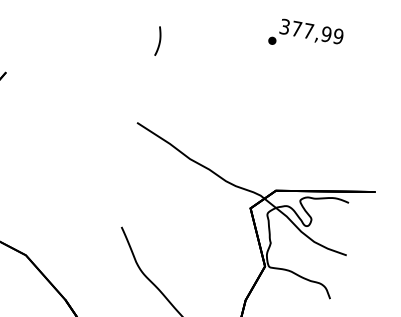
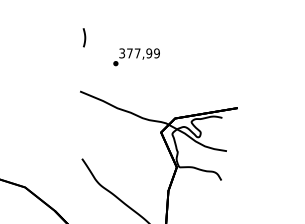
text: (305, 37) -> (136, 57), moved

